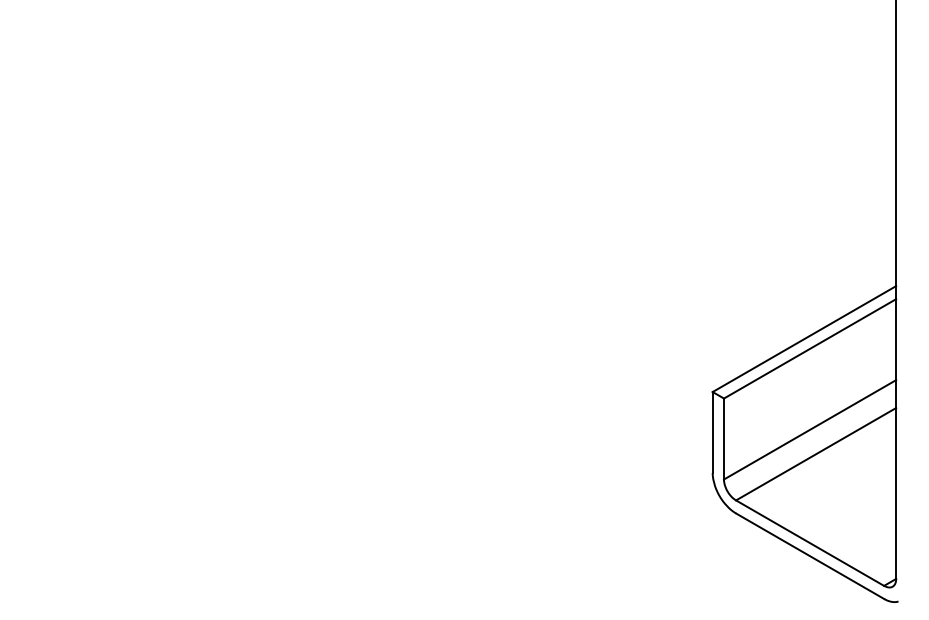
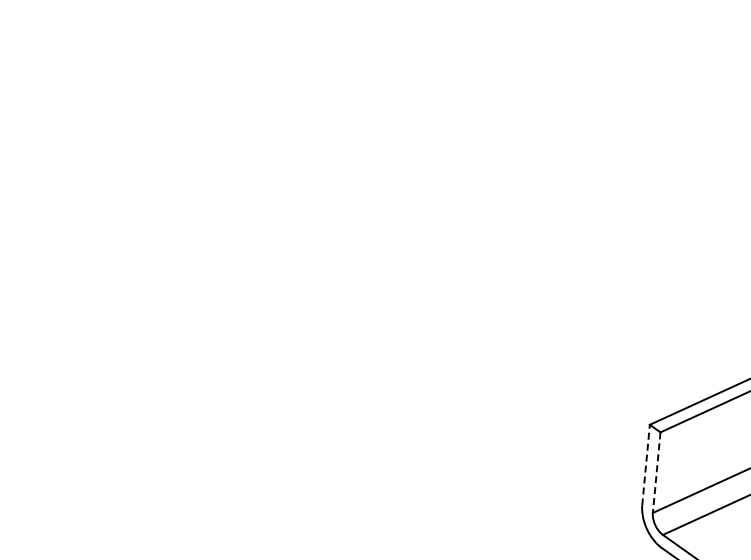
line: (712, 432) -> (645, 465), solid -> dashed
line: (724, 439) -> (657, 473), solid -> dashed

